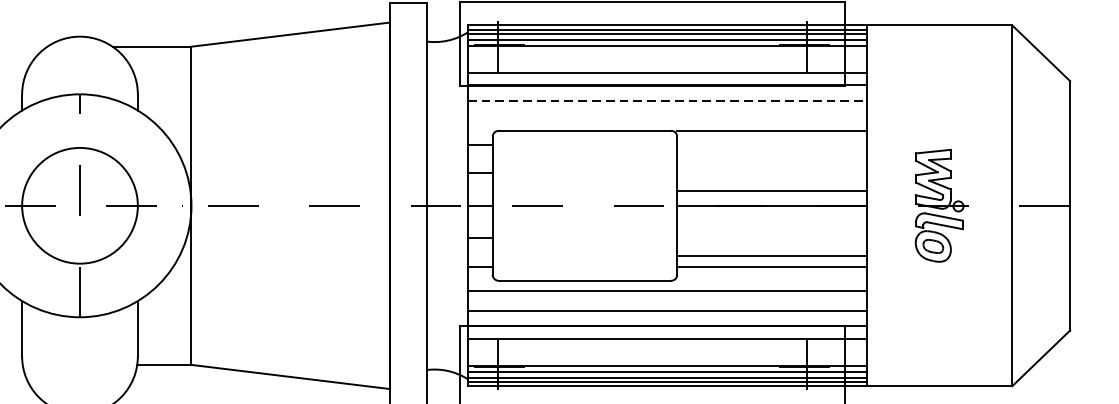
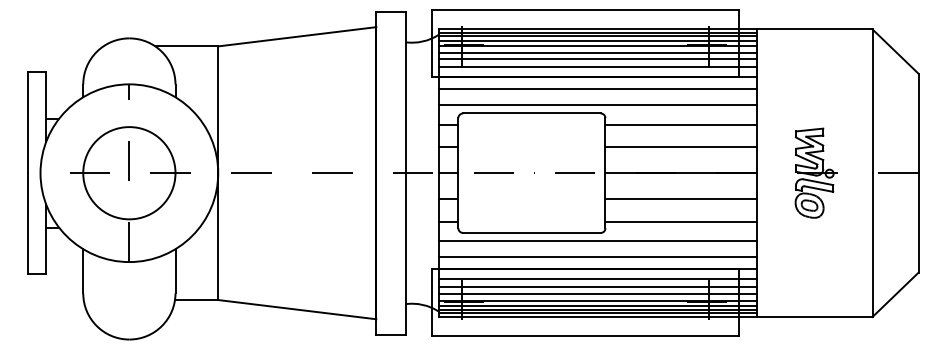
line: (667, 54) -> (597, 52), added
line: (667, 63) -> (597, 59), added
line: (668, 100) -> (598, 89), dashed -> solid
line: (667, 120) -> (597, 105), added
line: (771, 130) -> (680, 124), moved
line: (771, 191) -> (680, 147), moved
line: (771, 256) -> (680, 199), moved
line: (667, 349) -> (597, 287), added
line: (667, 356) -> (597, 293), added

